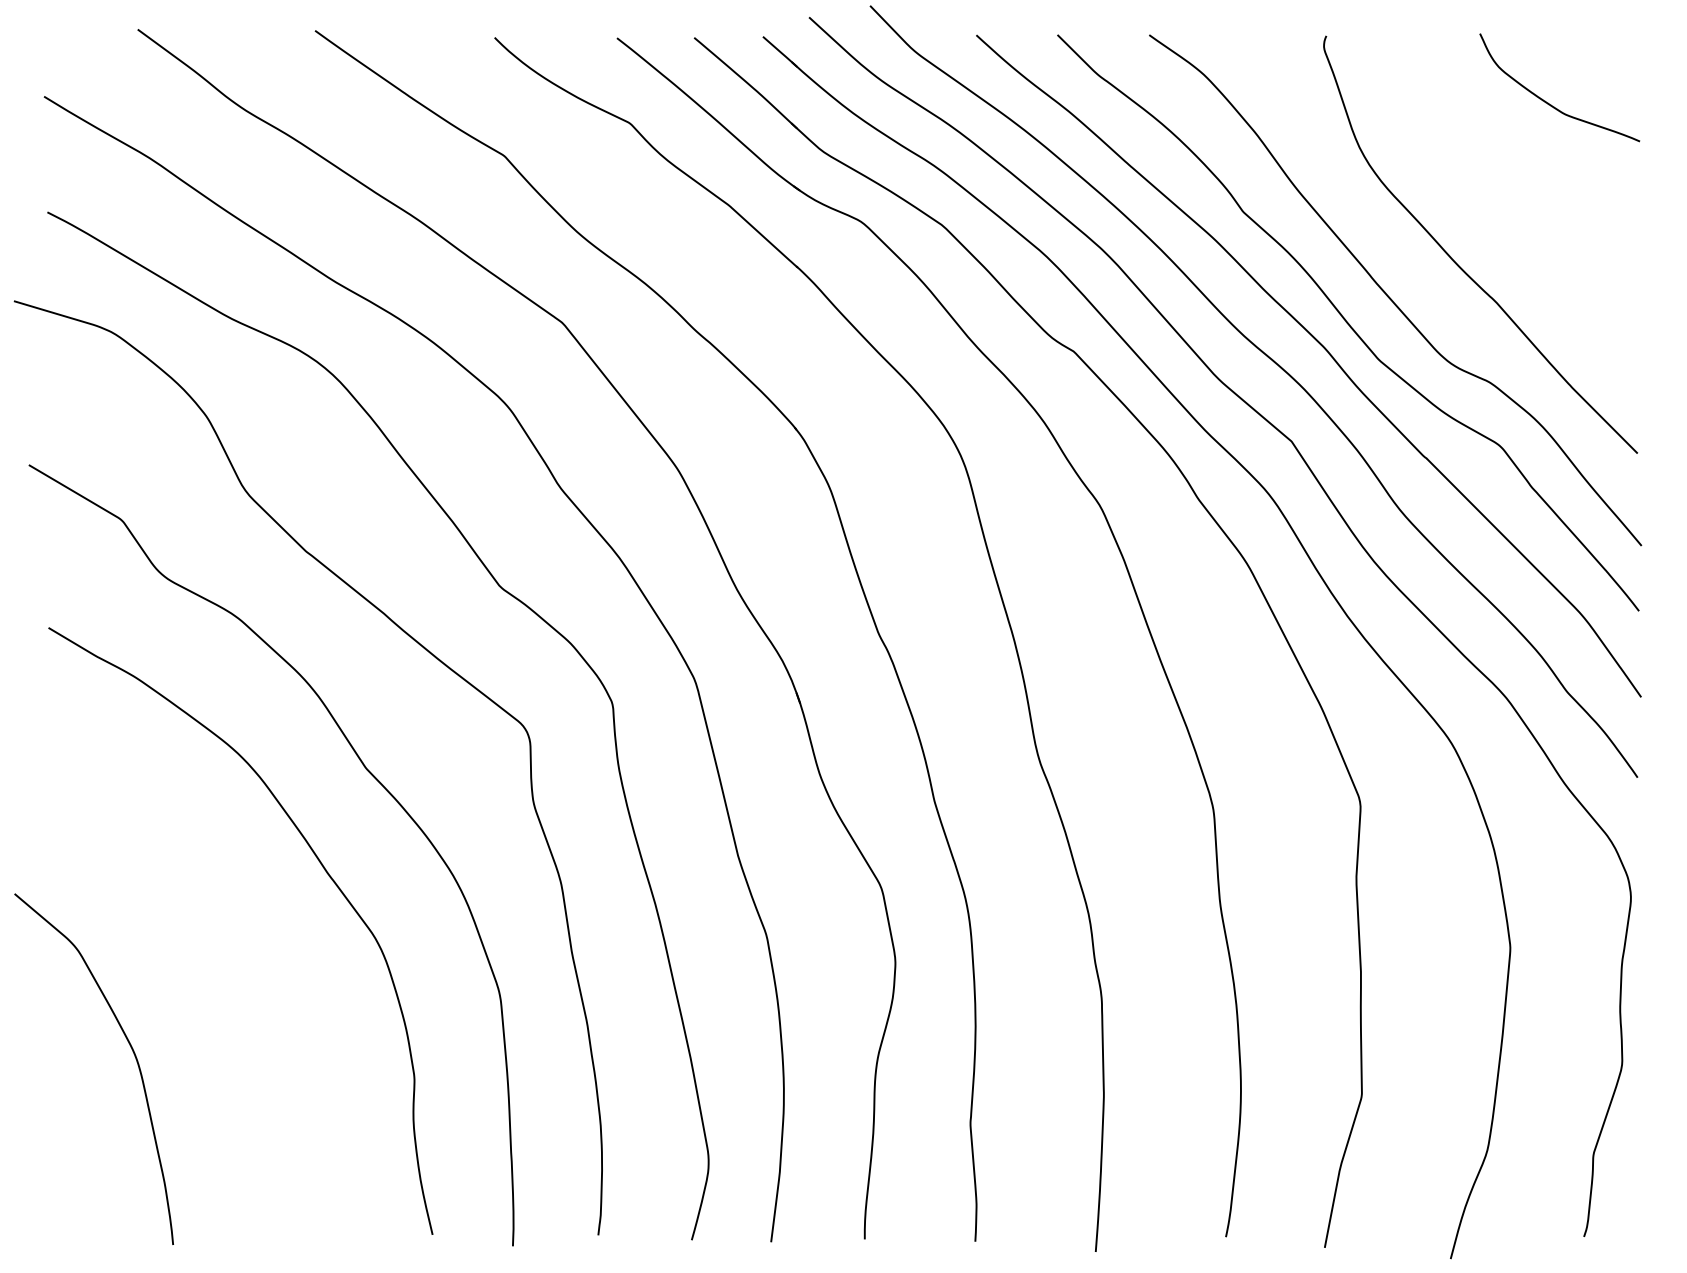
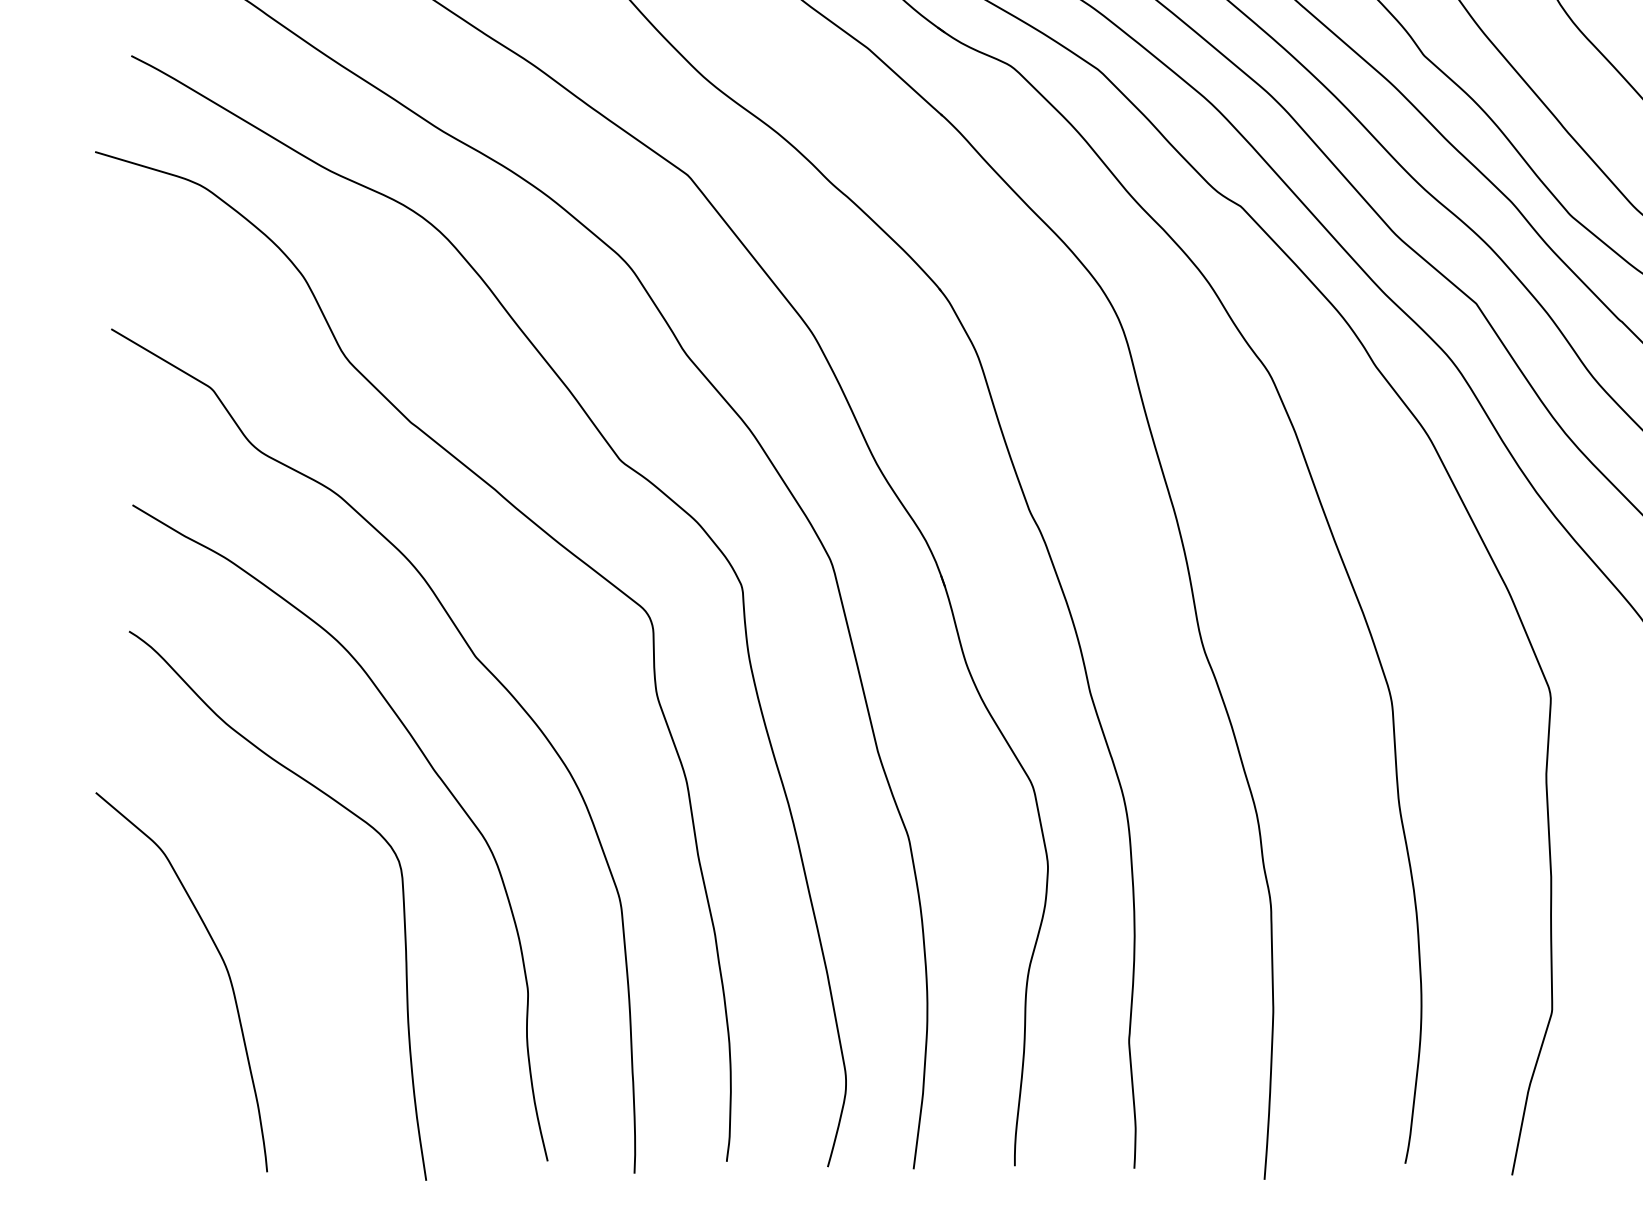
curve: (245, 909) -> (345, 809), added

